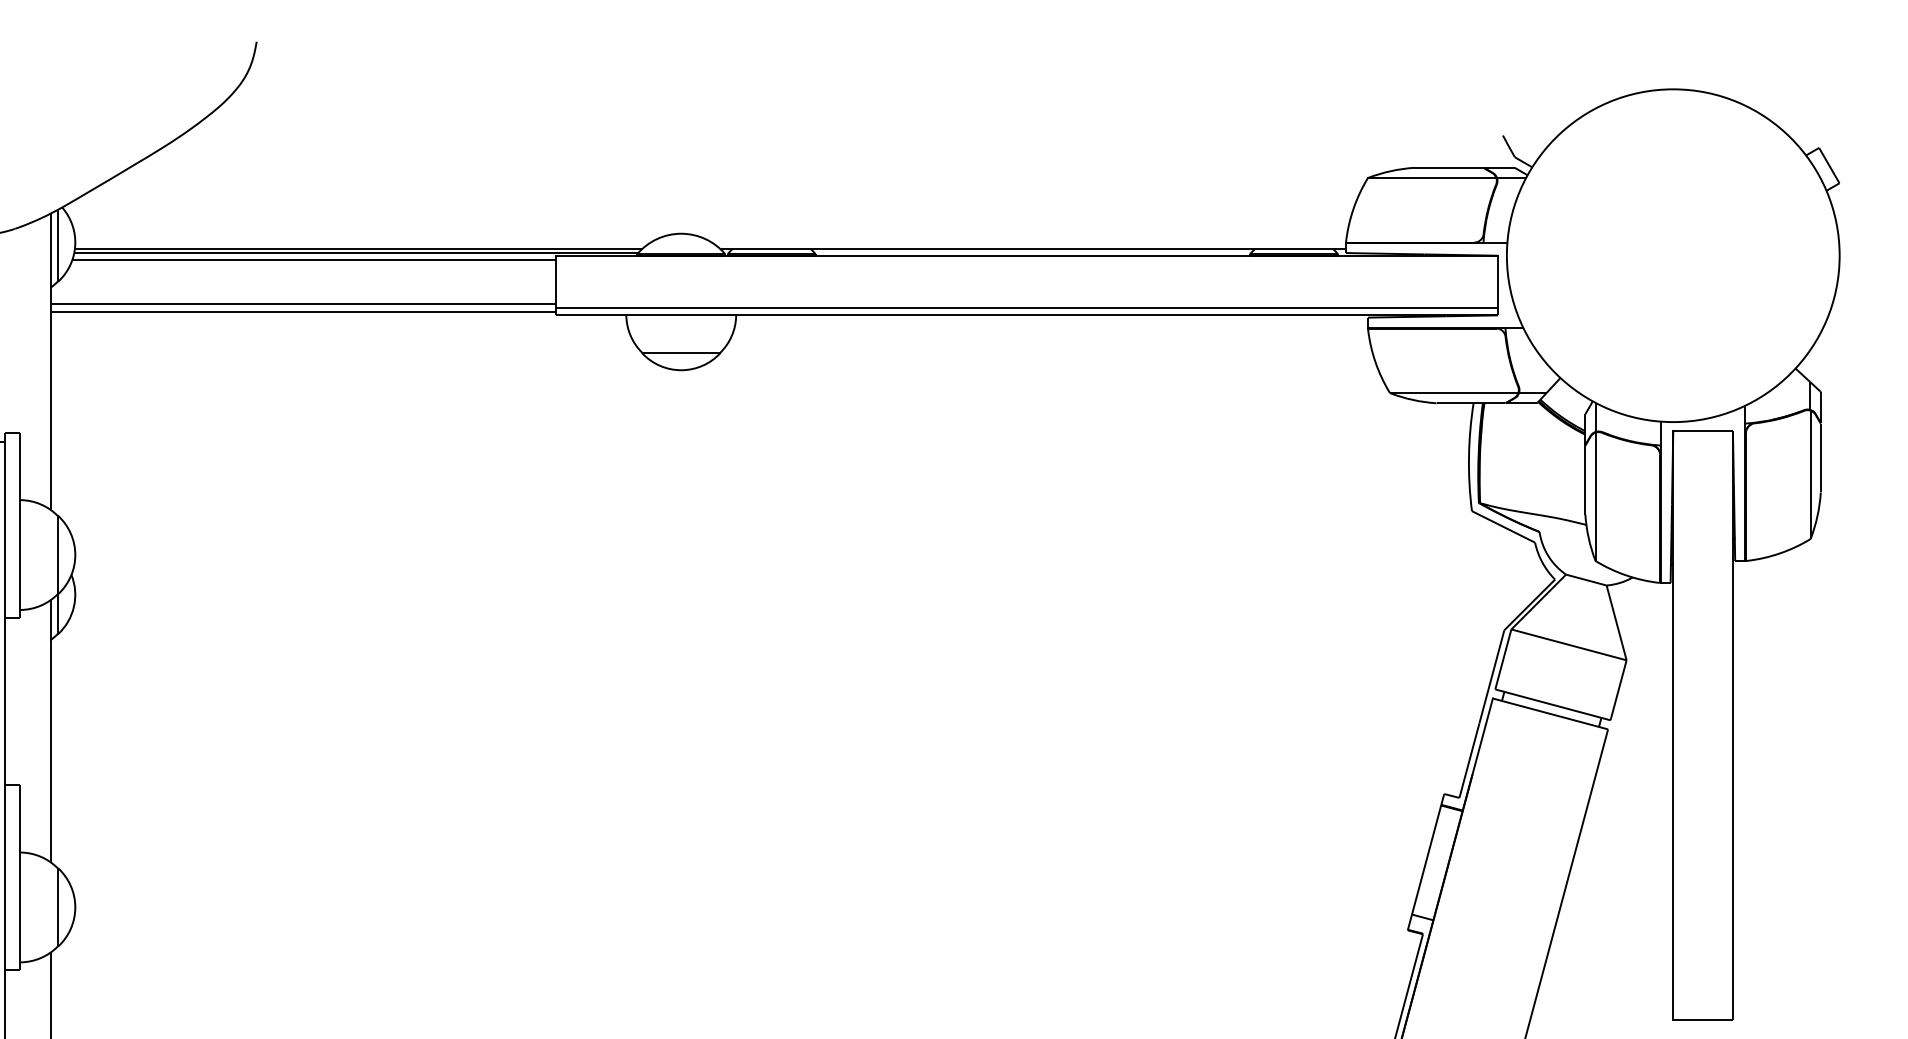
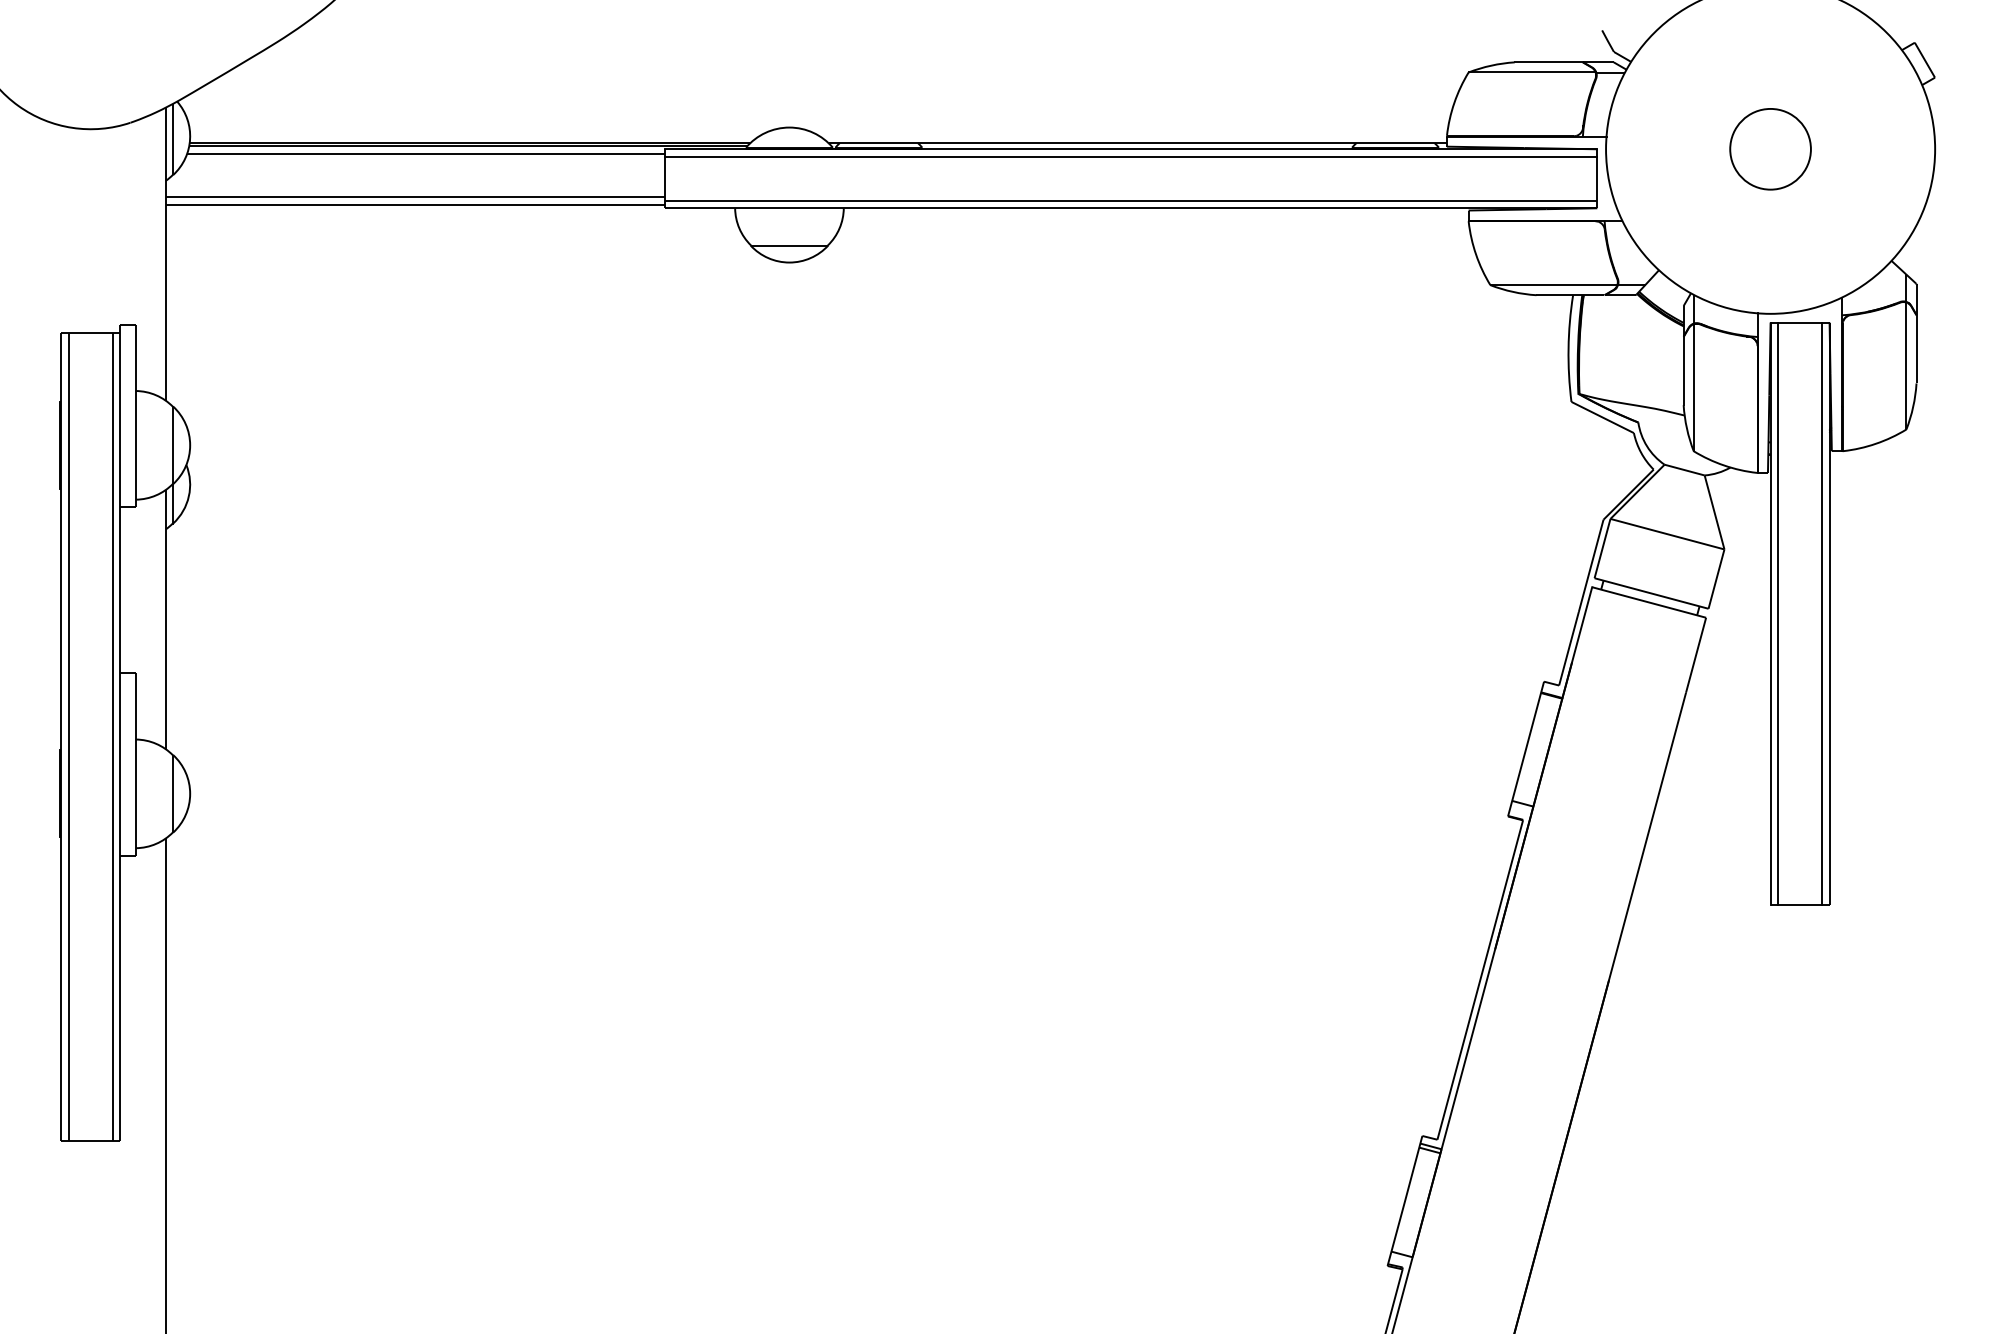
circle: (1673, 255) -> (1770, 149), added
line: (1027, 264) -> (1131, 157), added
line: (1681, 725) -> (1778, 613), added
line: (1724, 725) -> (1821, 613), added

